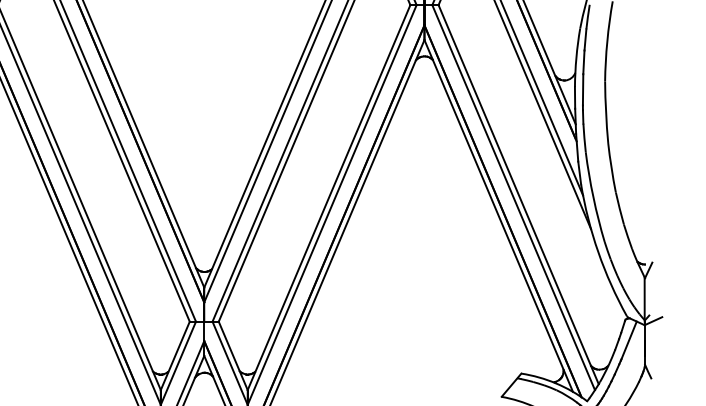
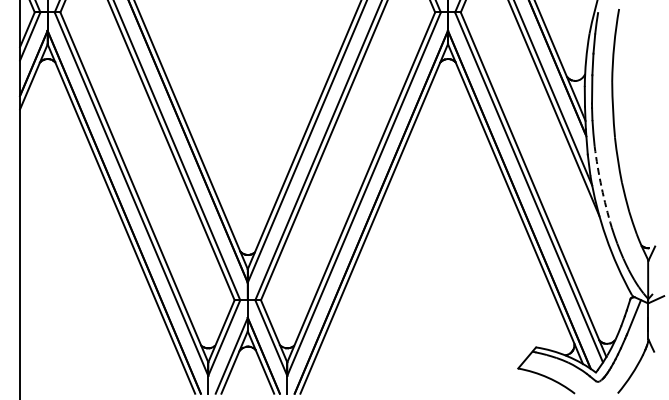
arc: (593, 197) -> (601, 187), solid -> dashed

